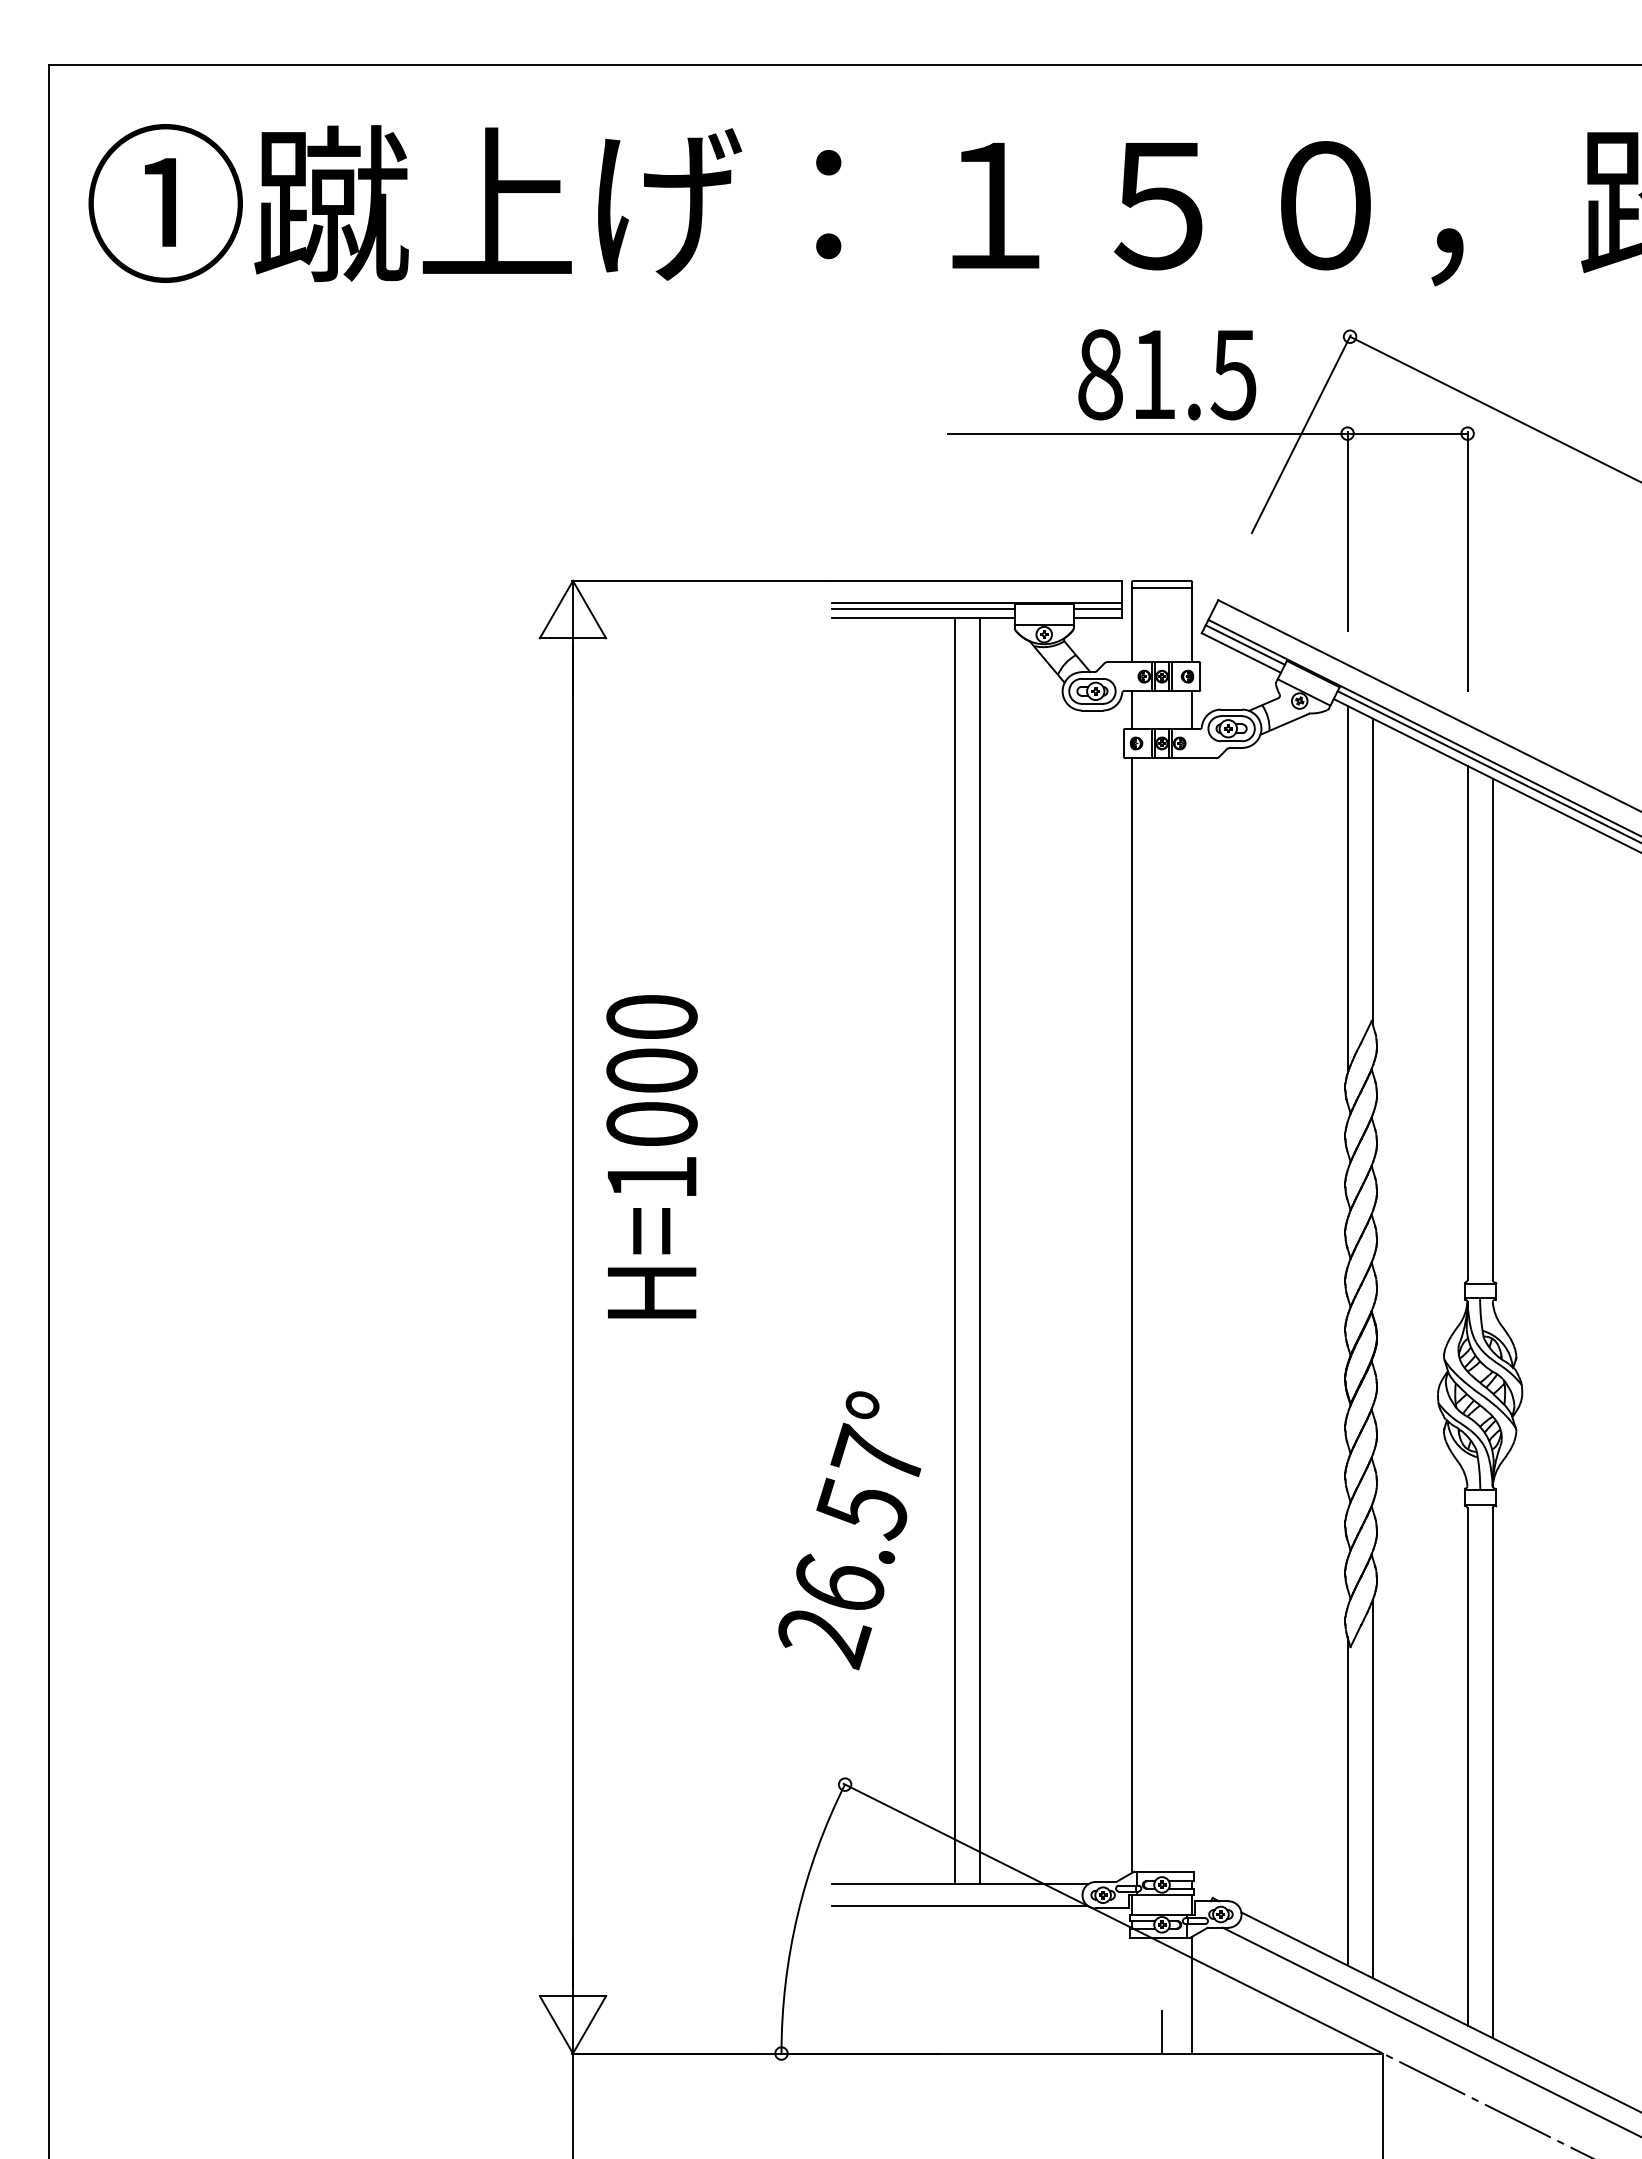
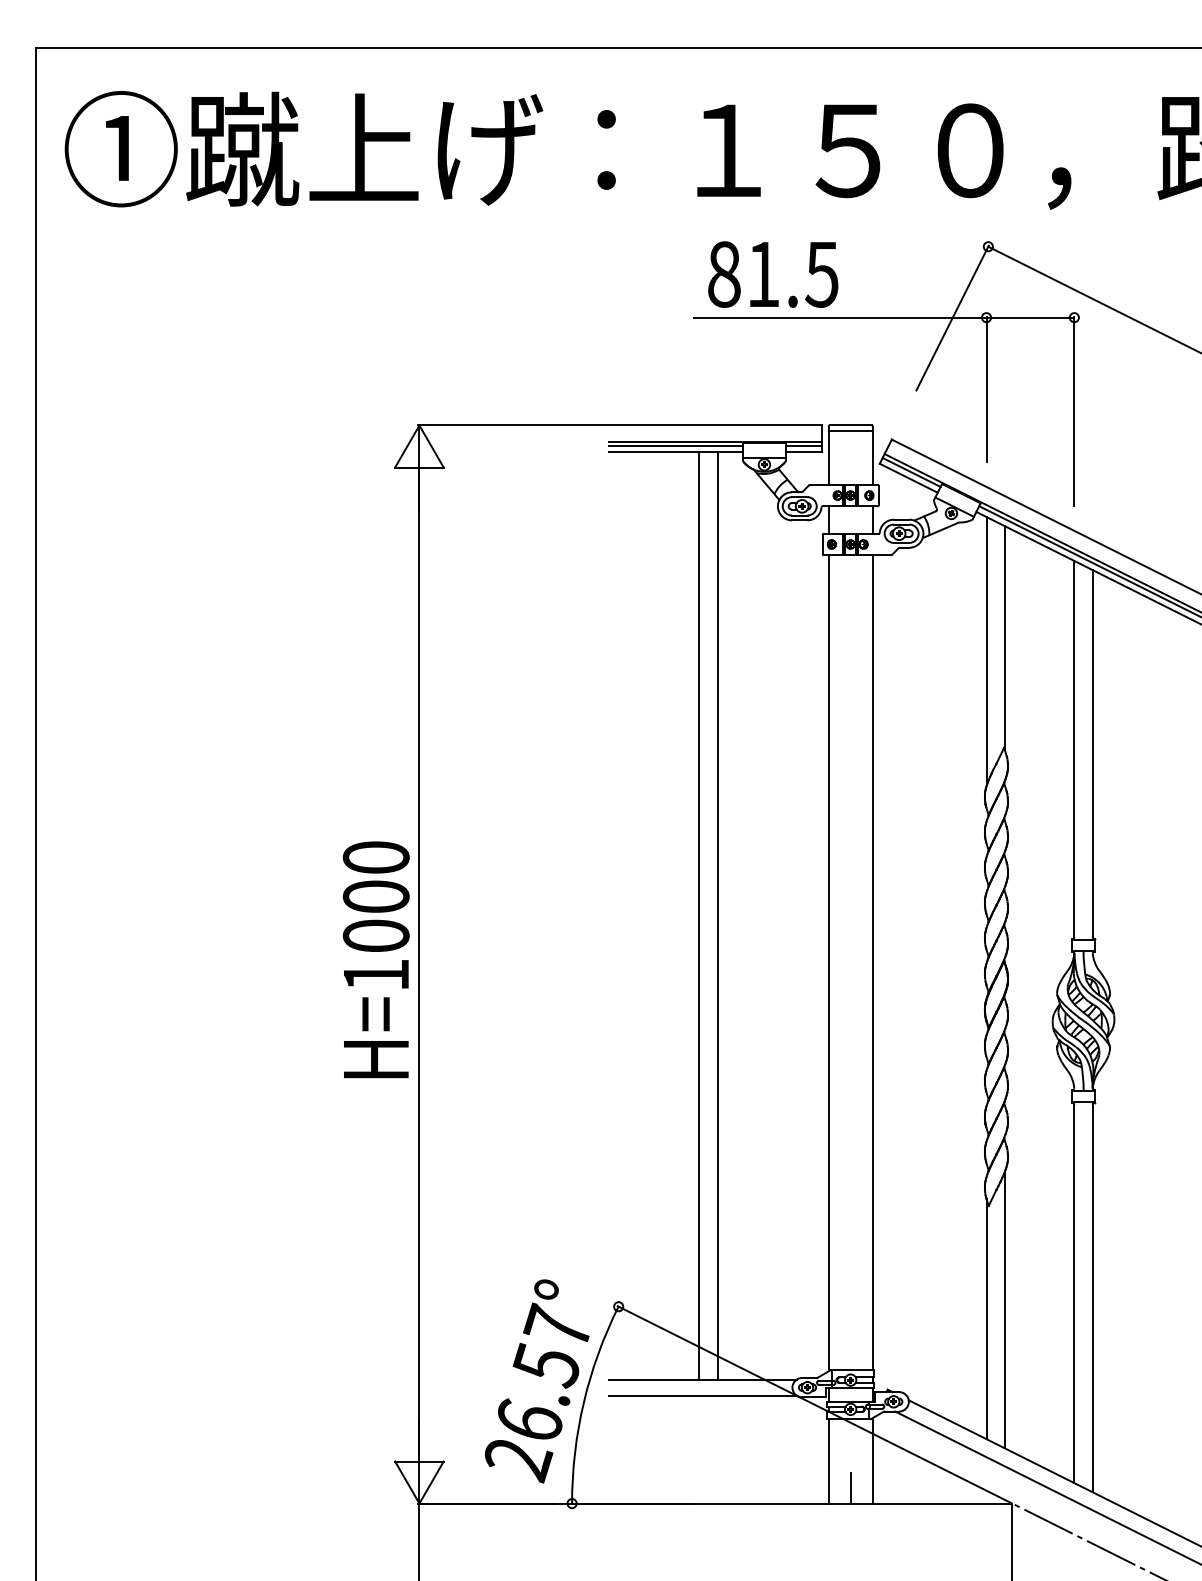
text: (1167, 374) -> (773, 274), moved
text: (651, 1156) -> (375, 959), moved
line: (1191, 1314) -> (872, 962), added
text: (849, 1530) -> (536, 1381), moved
line: (1132, 1995) -> (829, 1461), added

